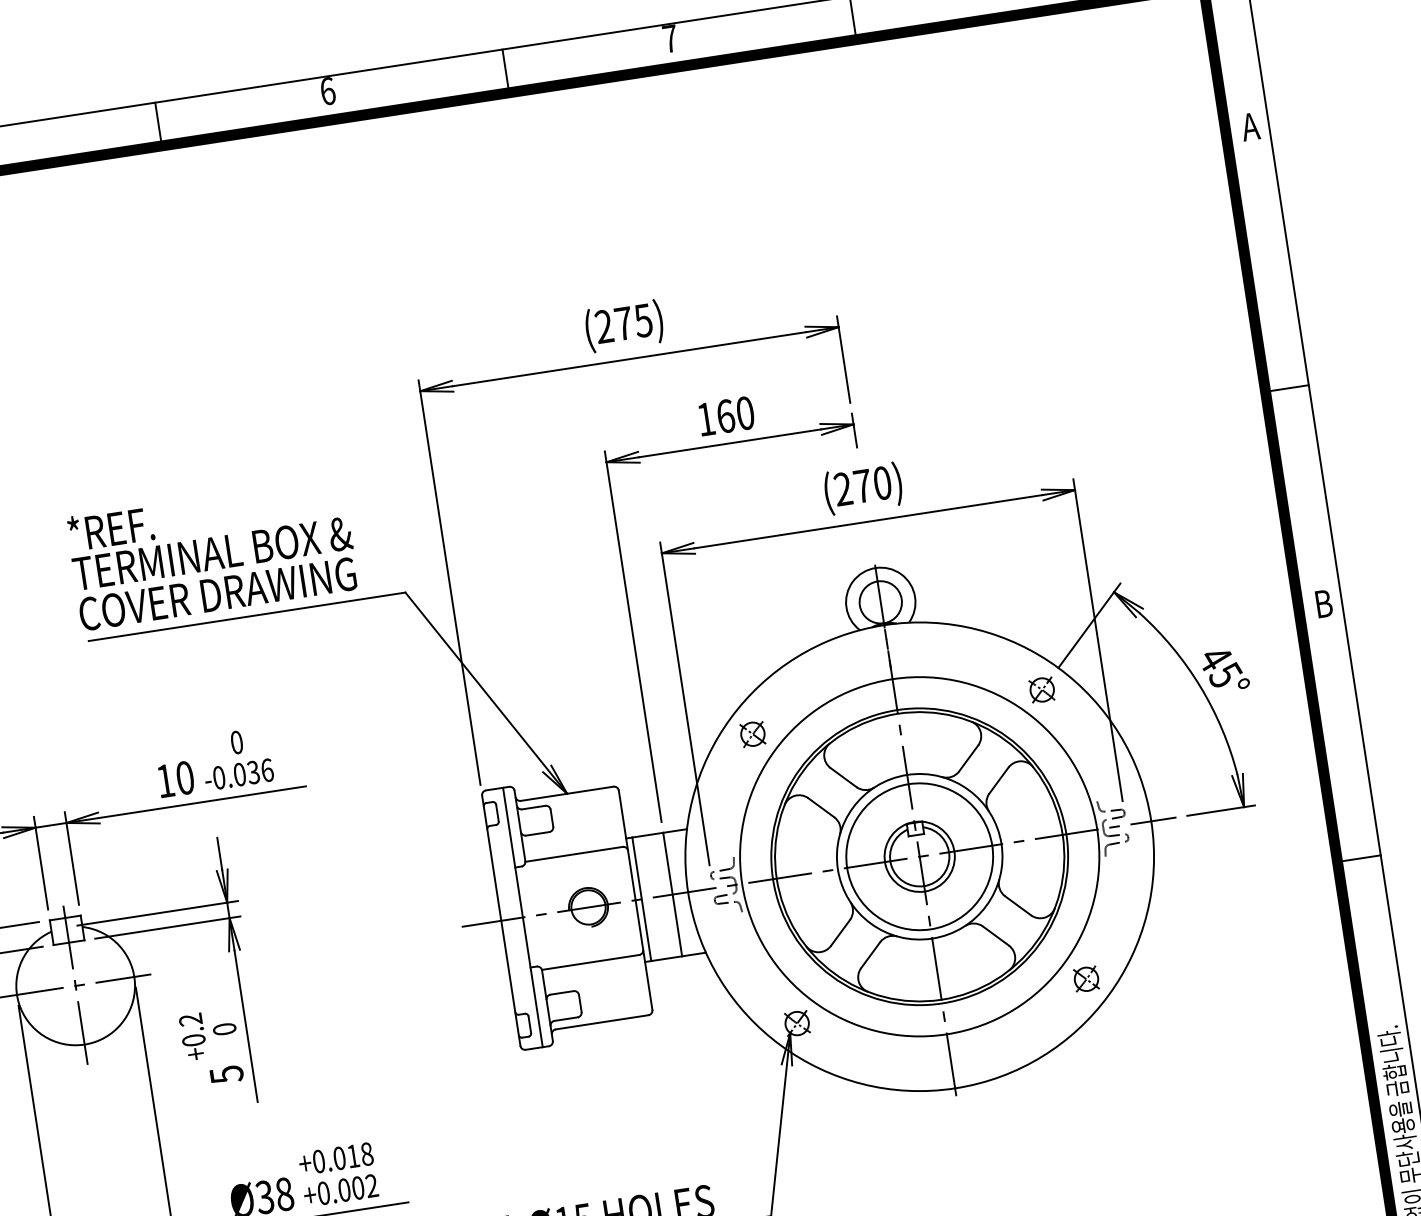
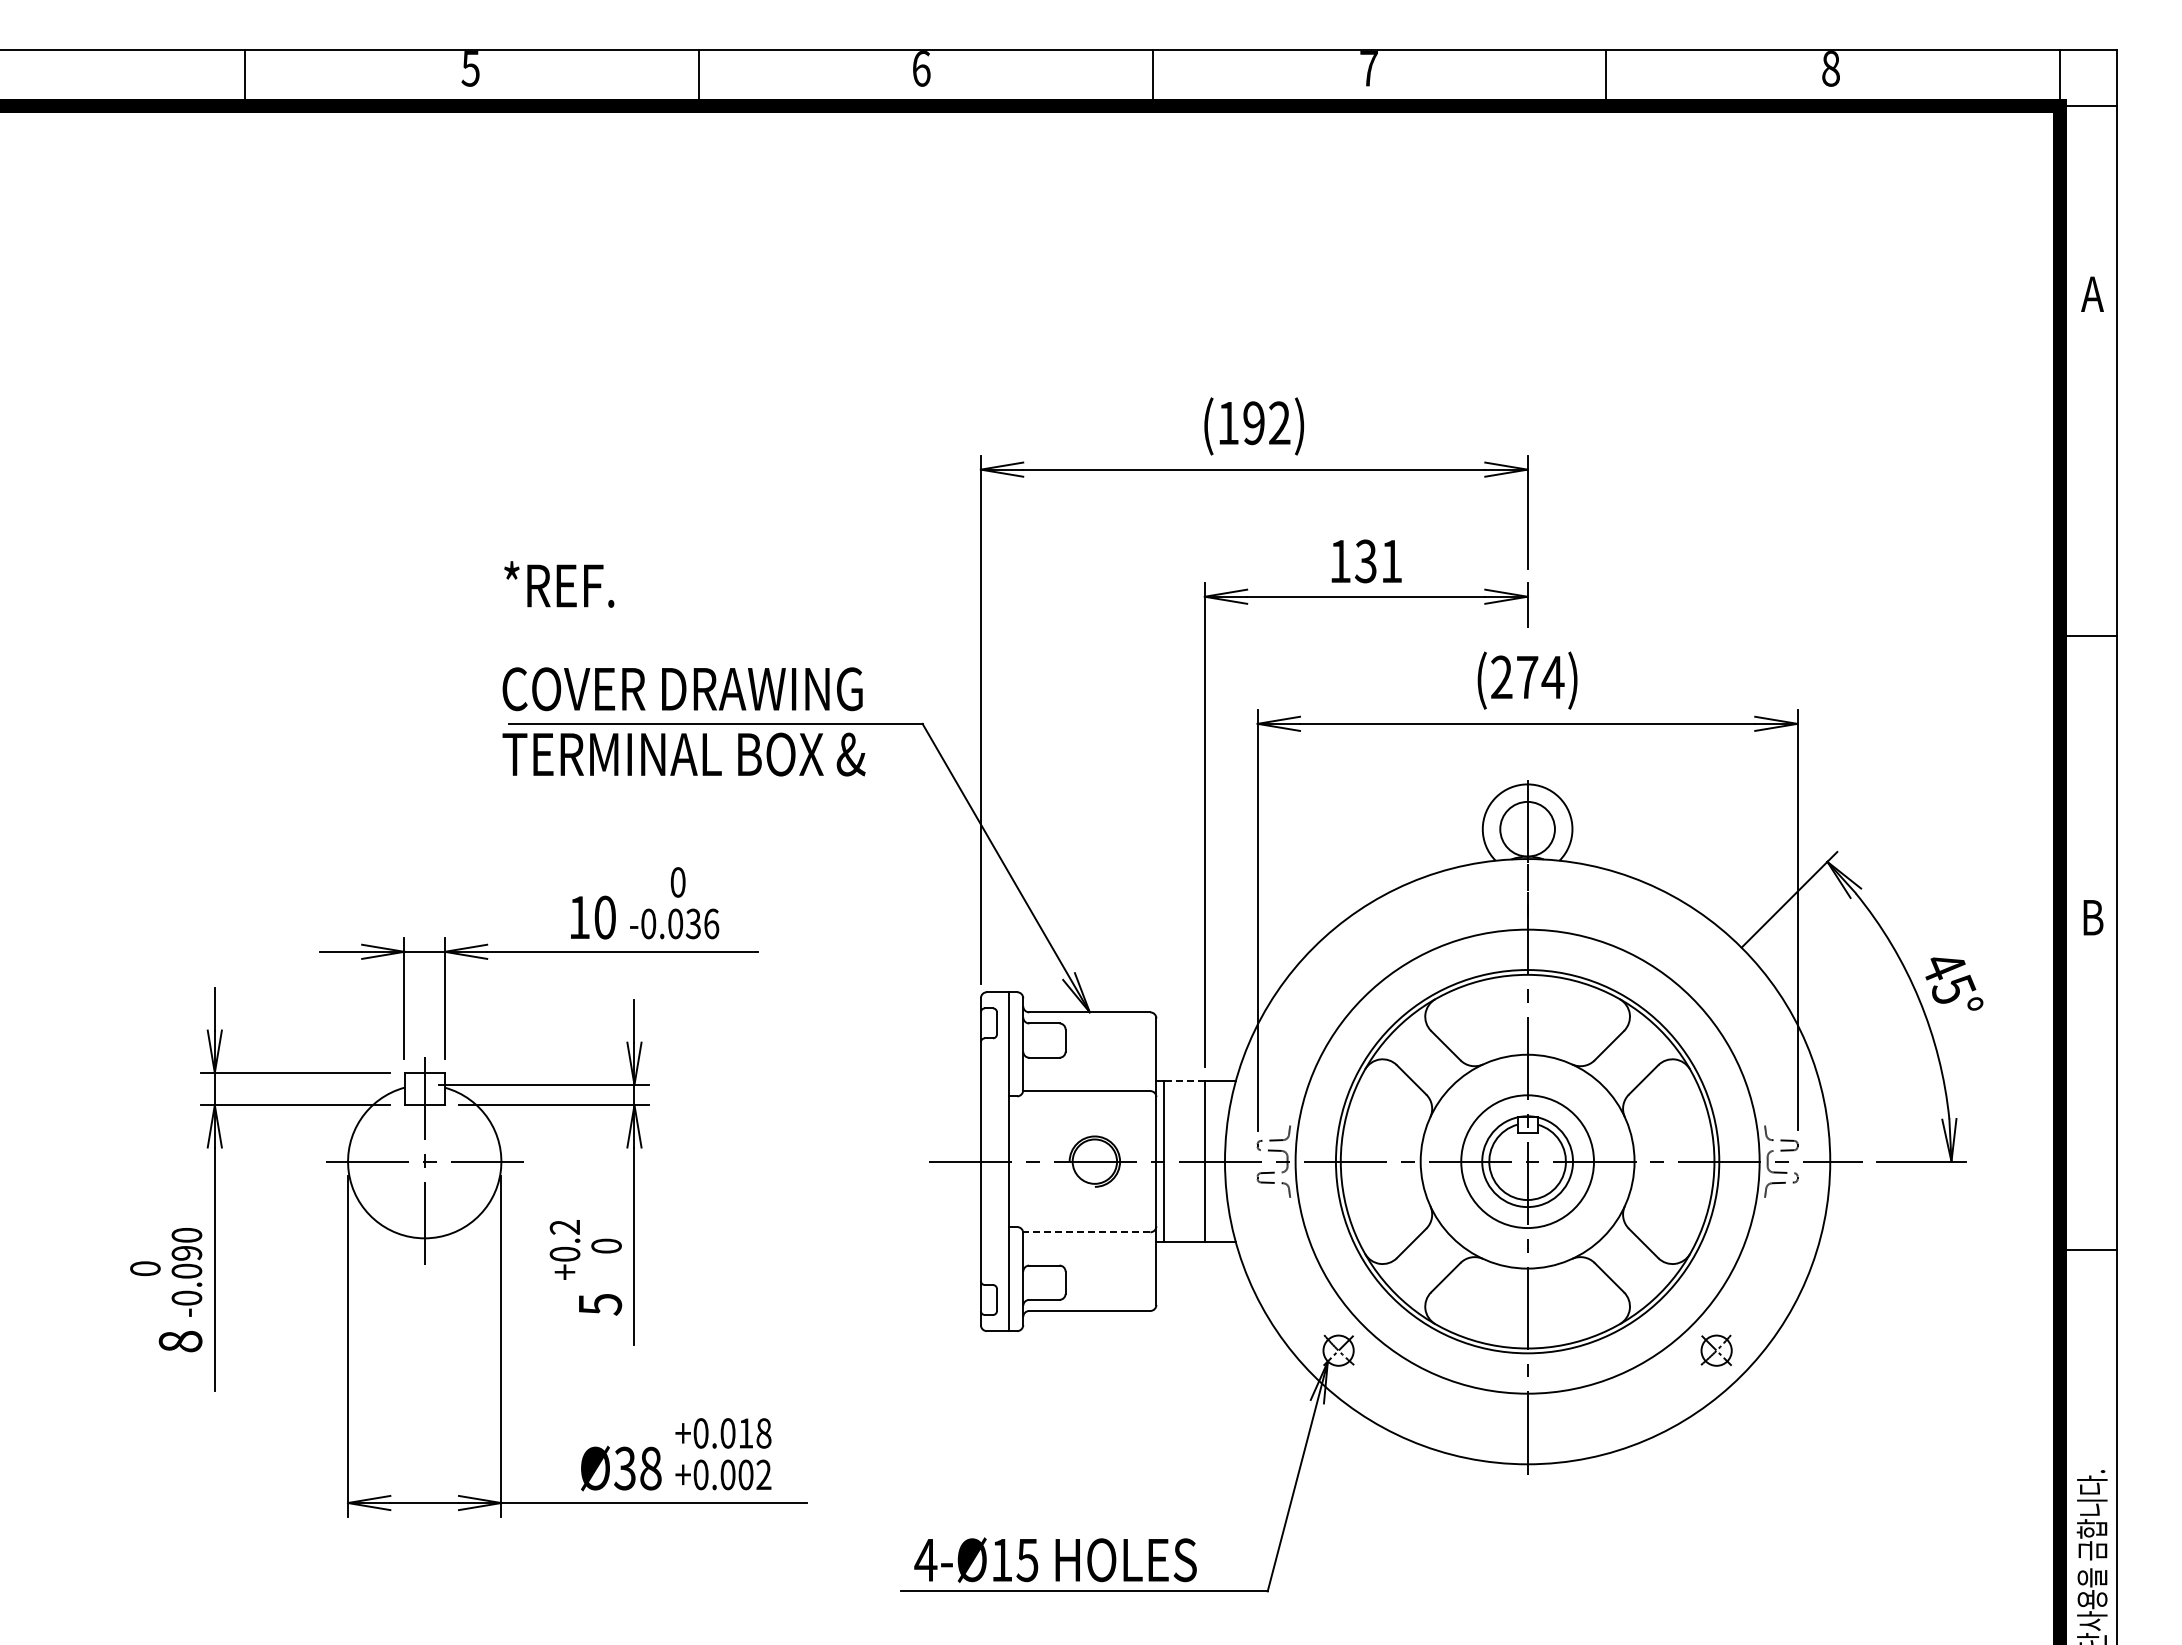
text: (623, 323) -> (1253, 423), (275) -> (192)
text: (735, 414) -> (1378, 561), 160 -> 131
text: (882, 483) -> (1552, 677), (270) -> (274)
text: (212, 553) -> (683, 754), moved
part: (1042, 689) -> (1716, 972), removed
part: (752, 734) -> (1338, 972), removed
line: (647, 834) -> (1184, 1080), solid -> dashed
circle: (919, 856) -> (1527, 1161), size x0.7
line: (590, 962) -> (1086, 1232), solid -> dashed

